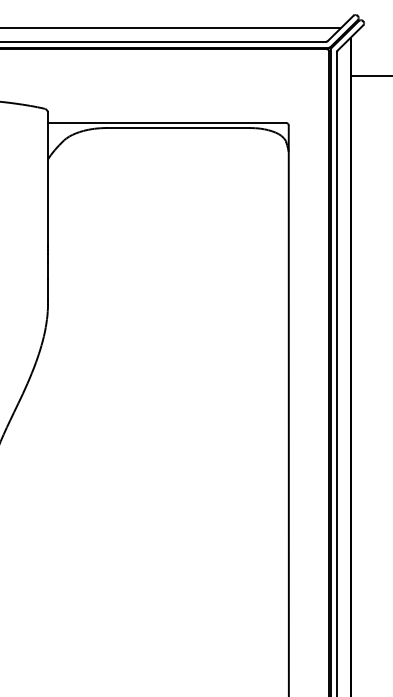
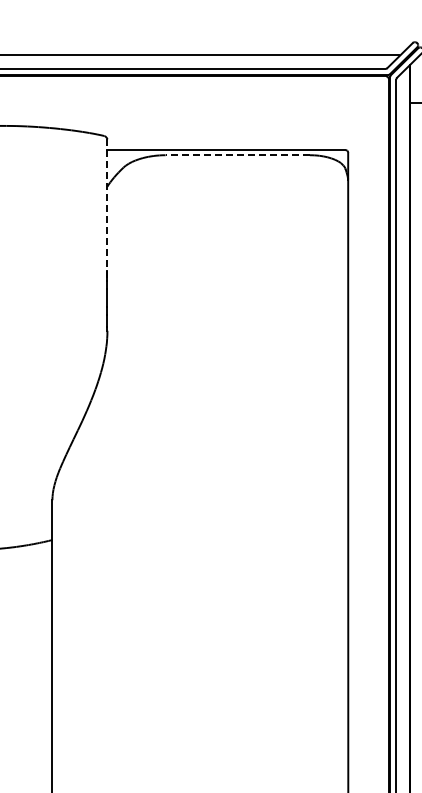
line: (178, 128) -> (237, 155), solid -> dashed
line: (48, 178) -> (107, 205), solid -> dashed

